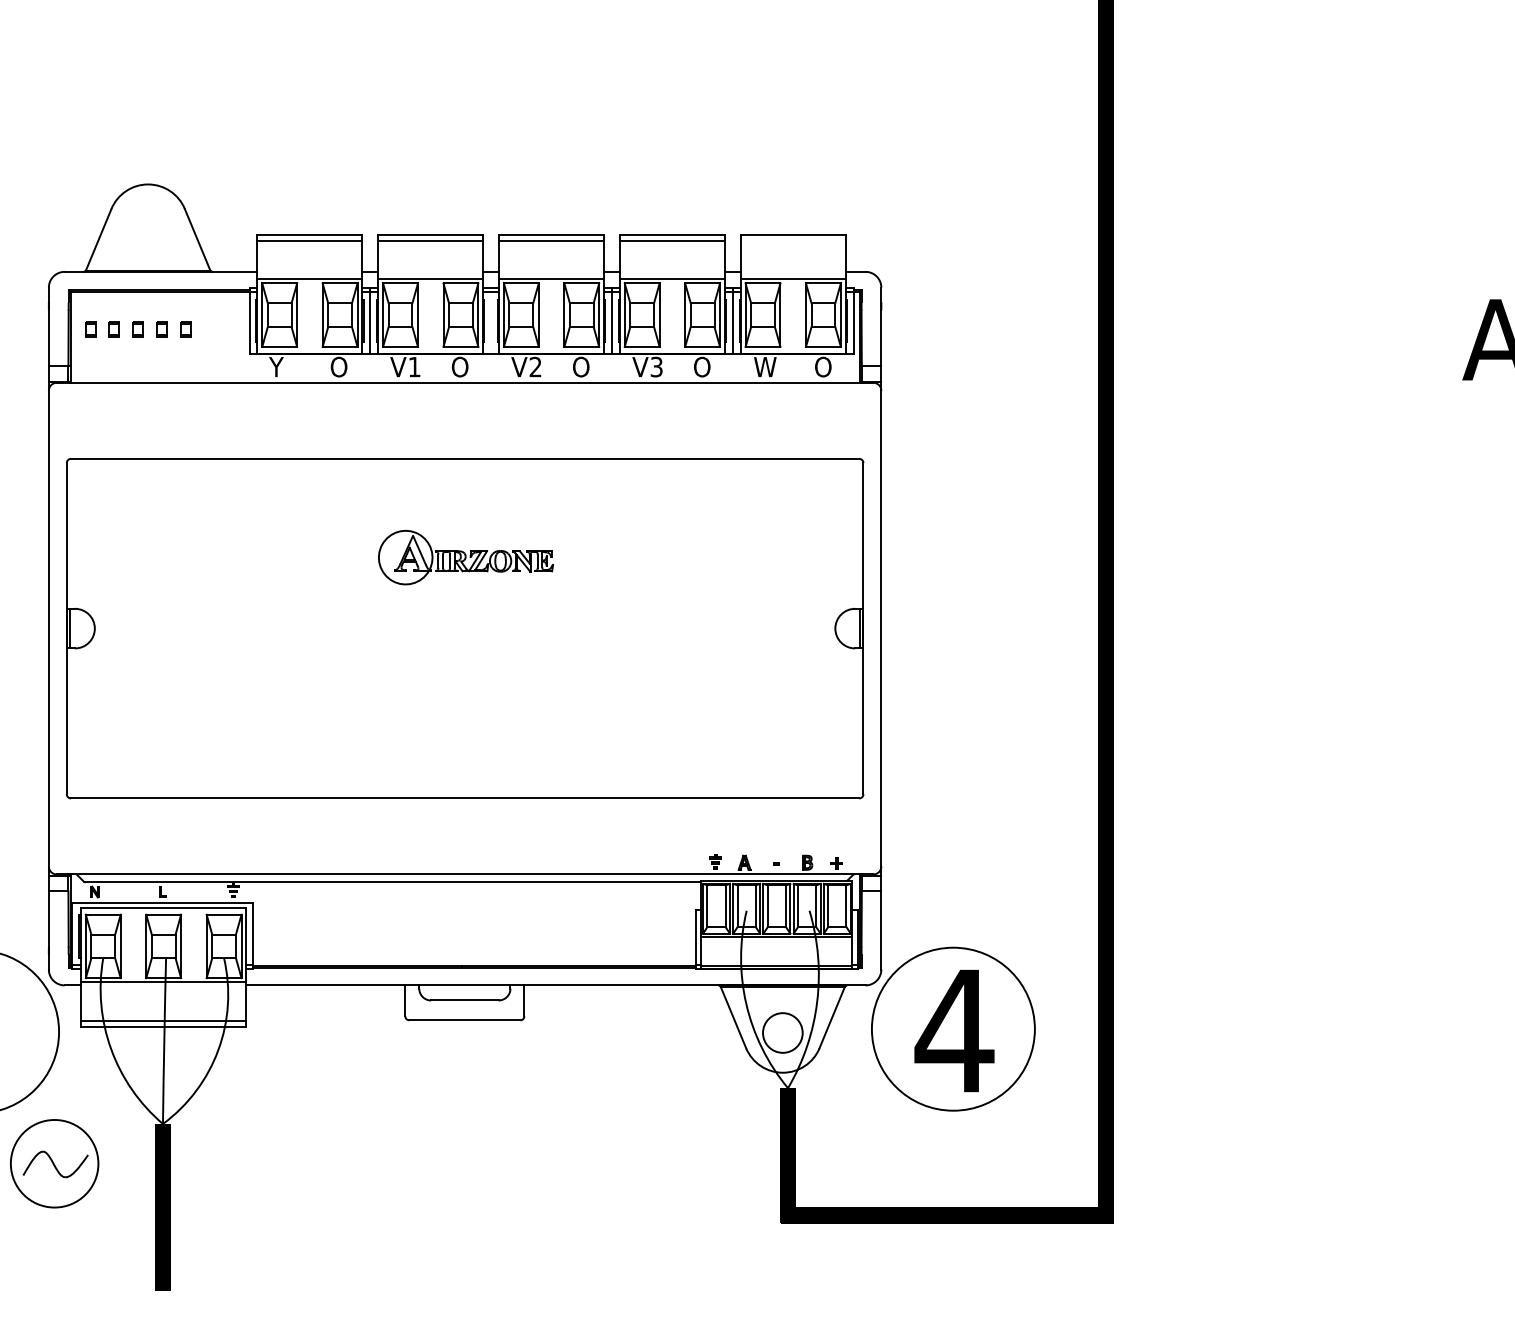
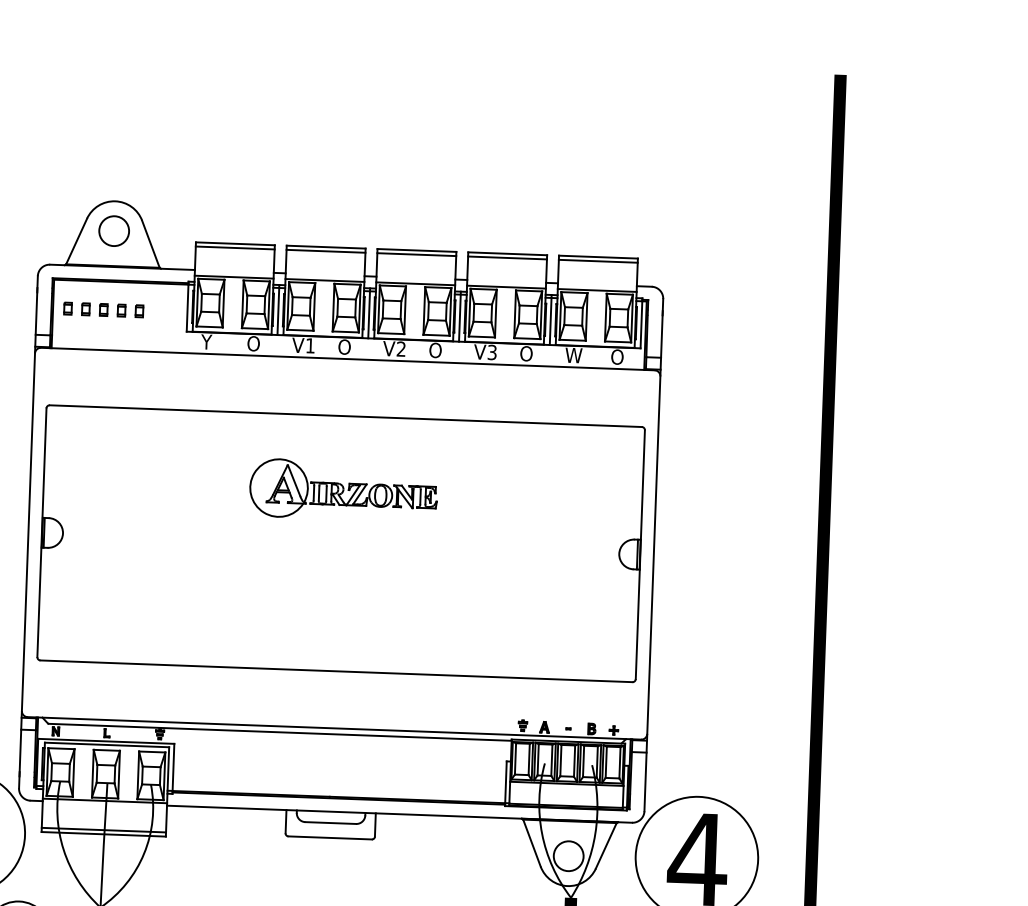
circle: (147, 223) -> (113, 230), added
line: (792, 240) -> (597, 261), added
line: (491, 320) -> (369, 312), added
part: (465, 557) -> (343, 490), size x1.43

